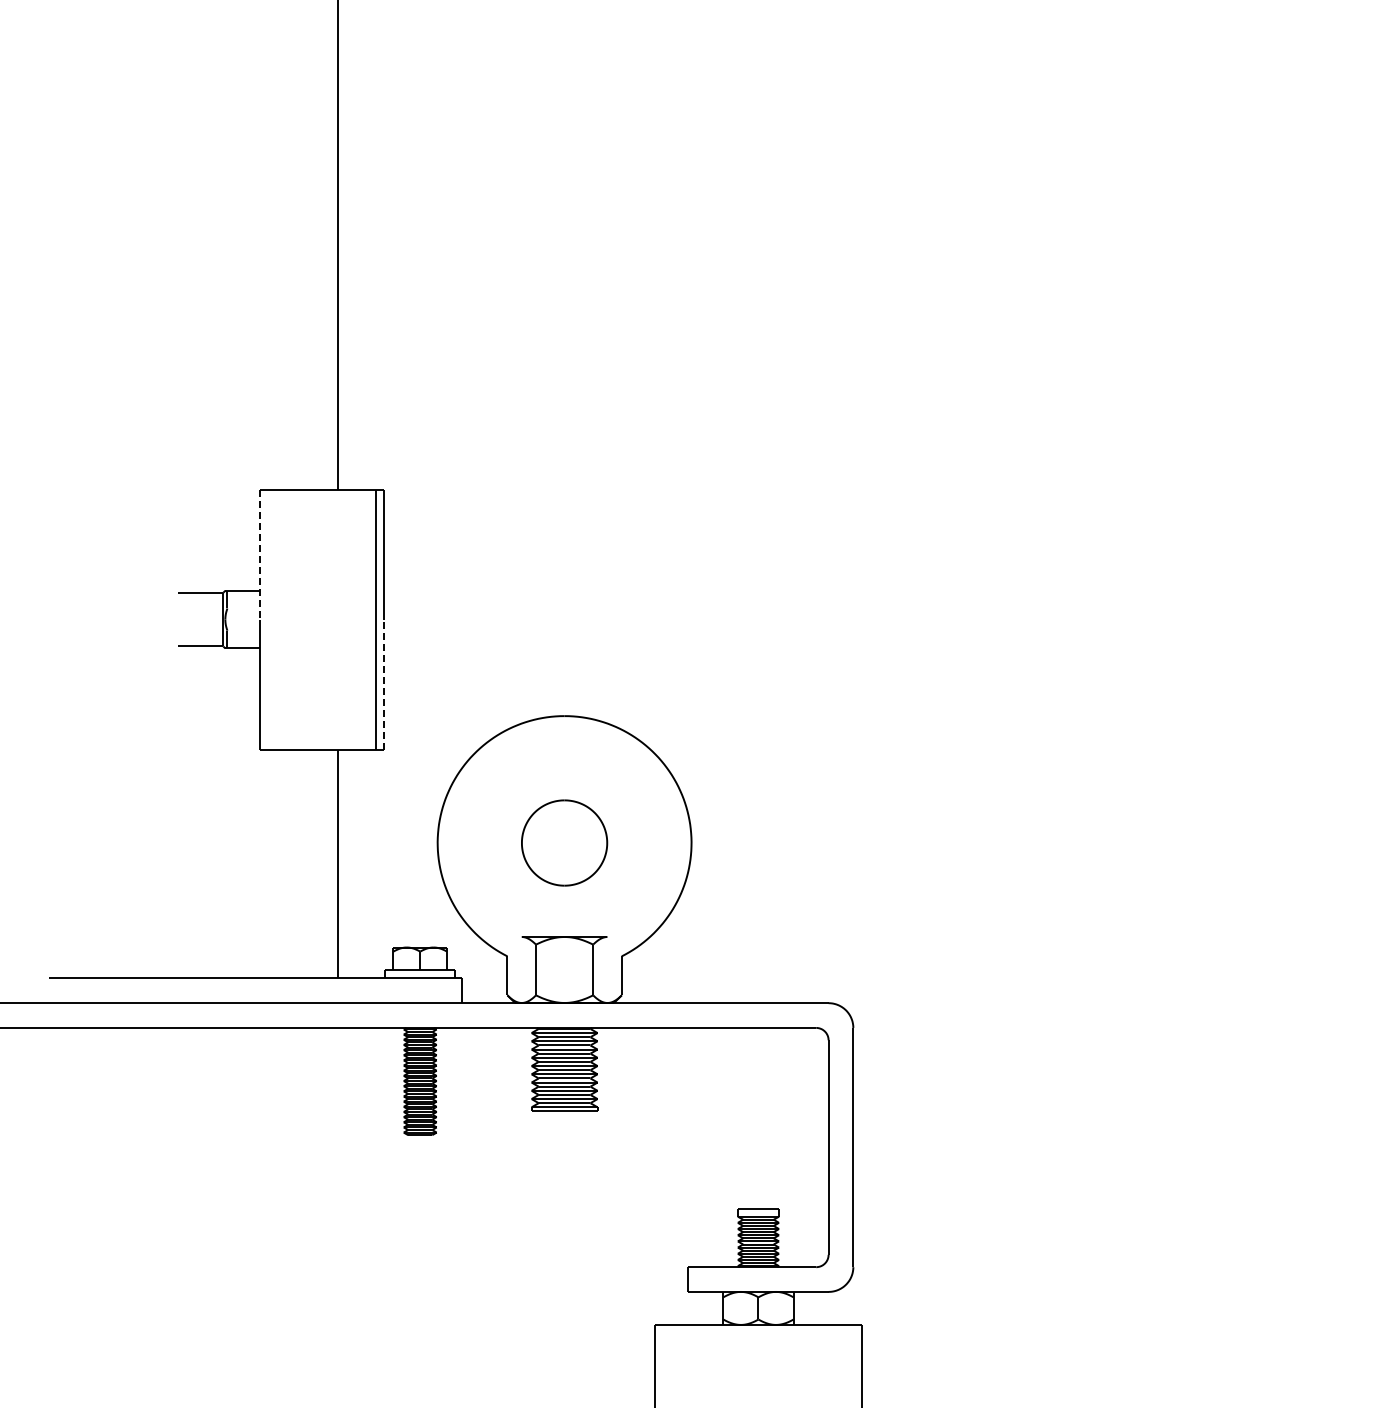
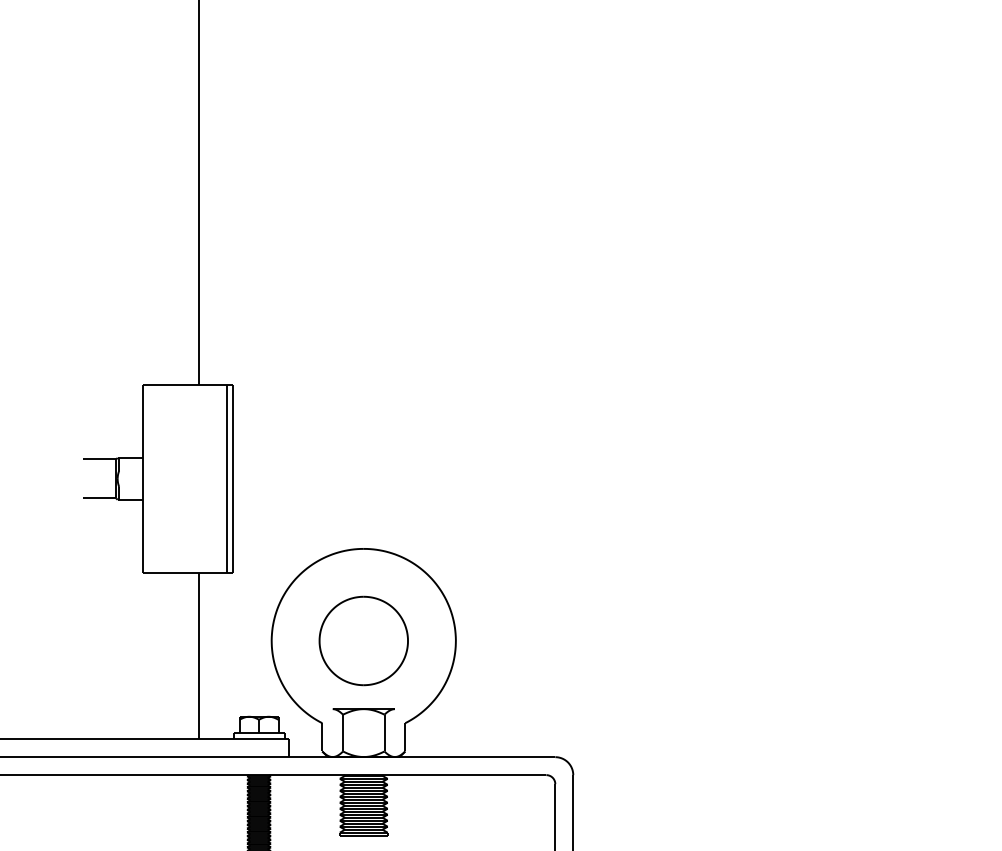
line: (260, 554) -> (143, 431), dashed -> solid
line: (384, 684) -> (233, 525), dashed -> solid
part: (564, 842) -> (363, 640), size x1.43

